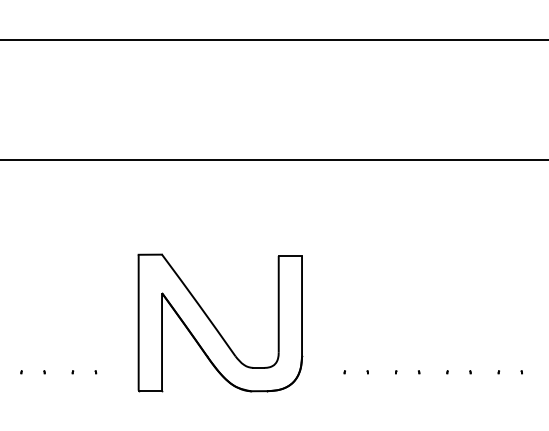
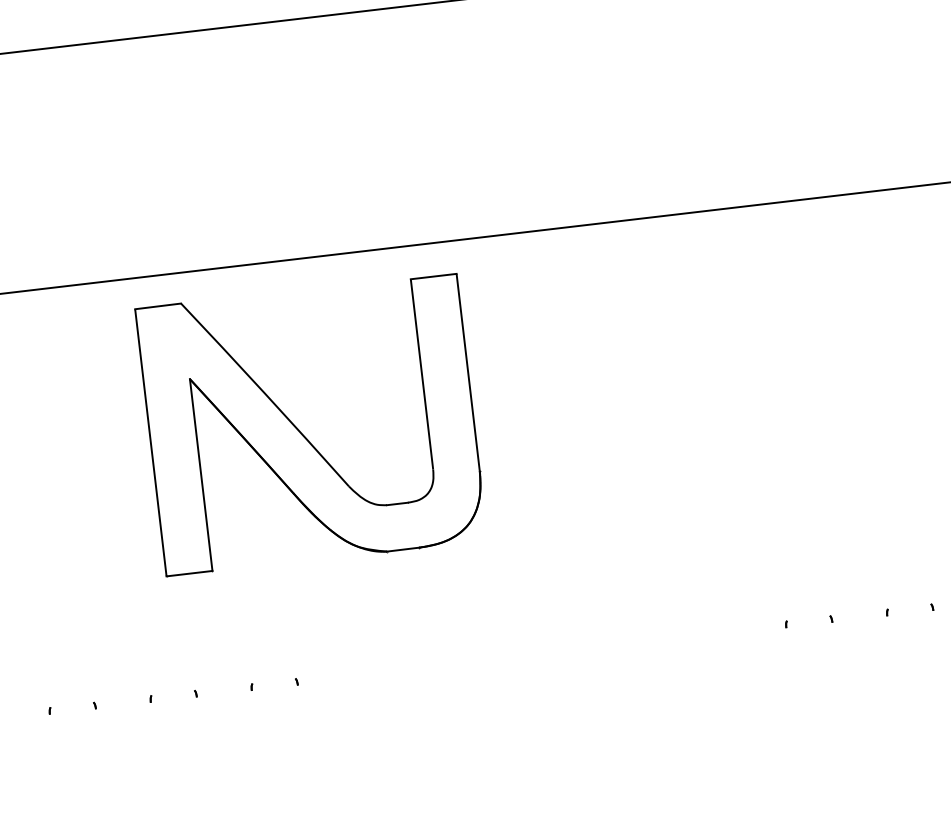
part: (214, 324) -> (300, 428), moved

